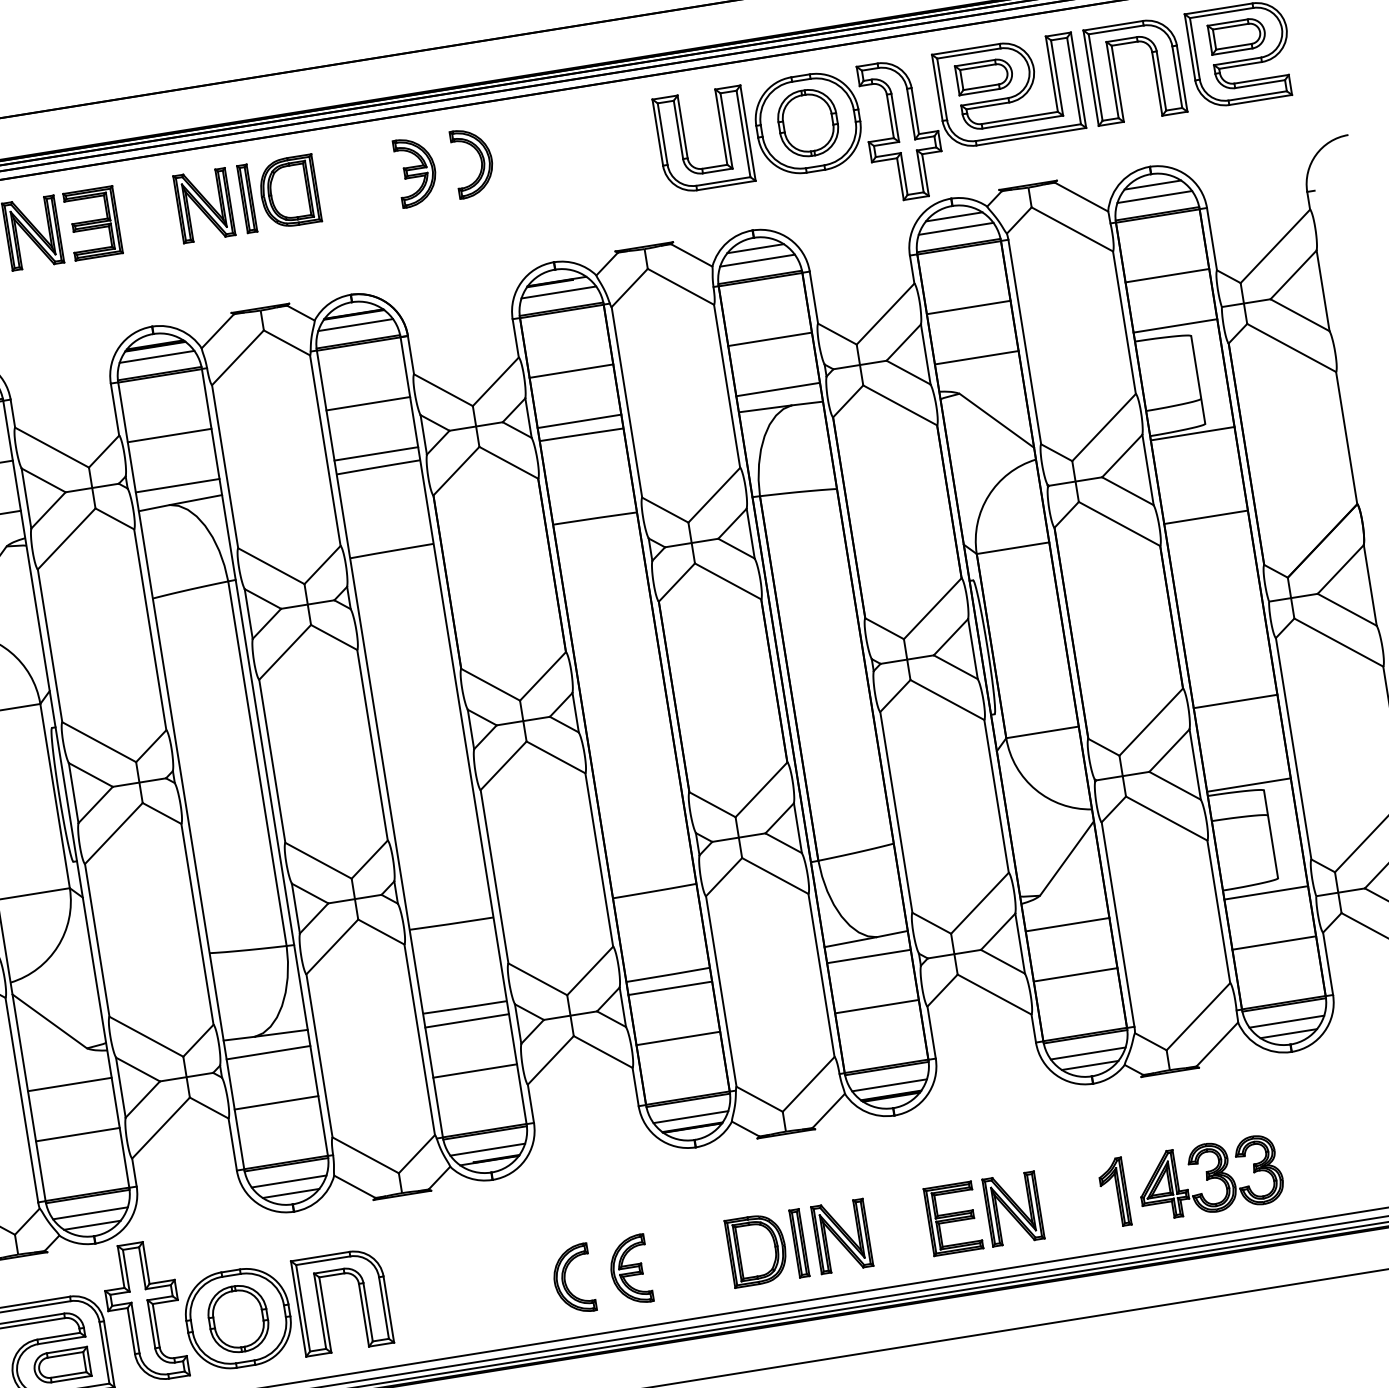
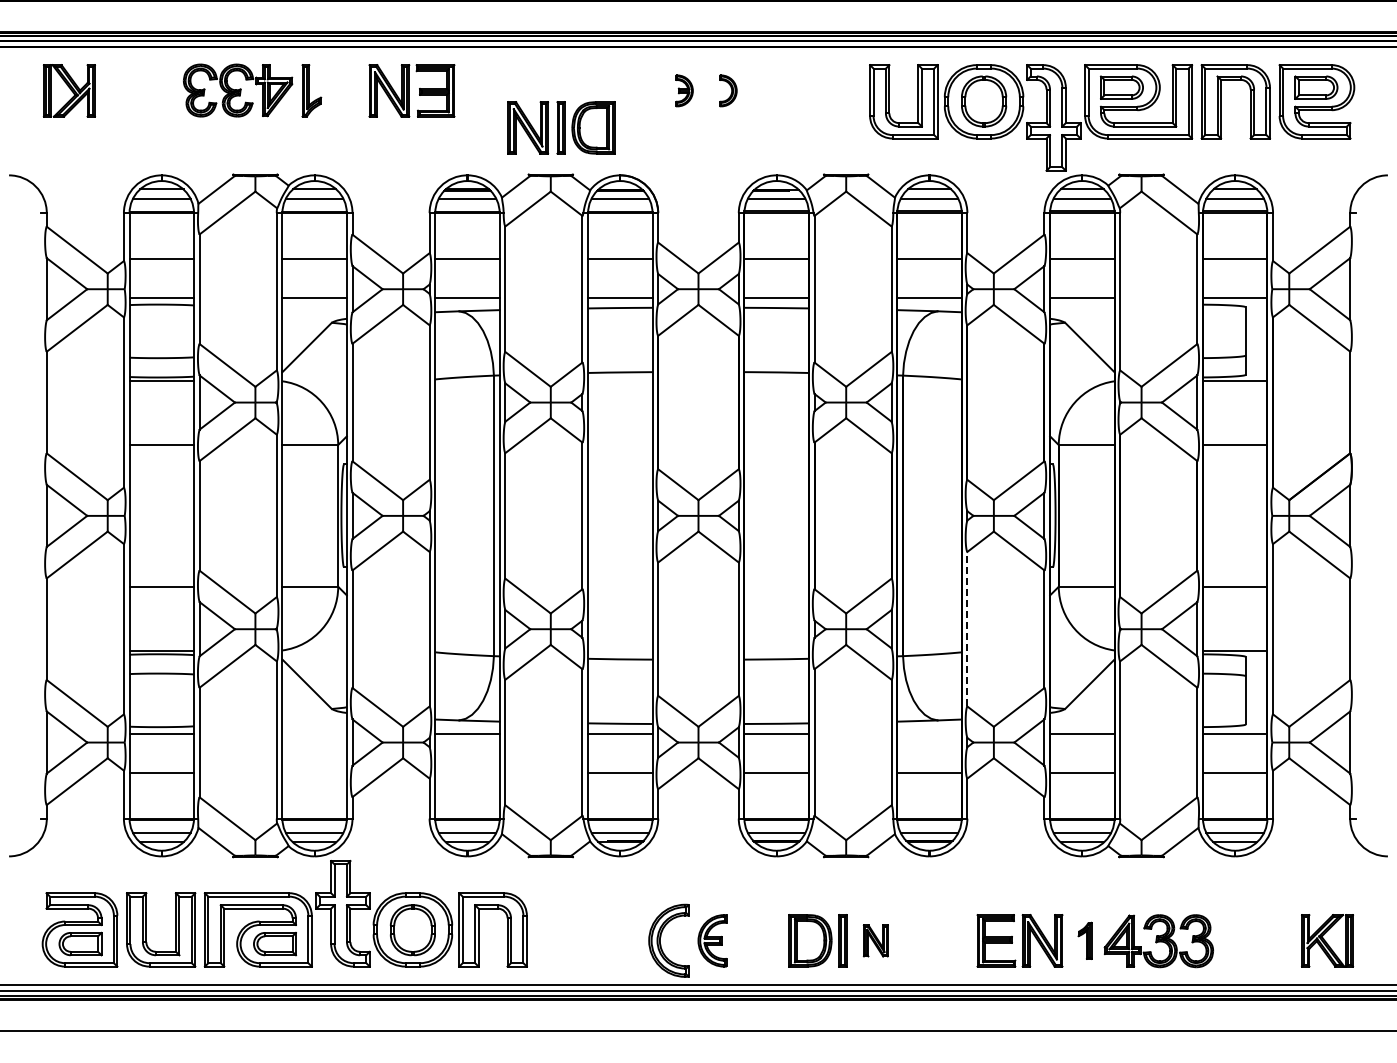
part: (473, 162) -> (728, 90), size x0.6
part: (416, 171) -> (684, 90), size x0.6
part: (247, 198) -> (561, 127), moved
line: (896, 811) -> (967, 628), solid -> dashed
line: (869, 957) -> (929, 734), removed
line: (69, 1085) -> (314, 734), removed
line: (276, 1102) -> (467, 772), removed
line: (77, 1134) -> (314, 772), removed
part: (1113, 1192) -> (1084, 940), size x0.7
part: (983, 1213) -> (1019, 940), moved
part: (841, 1236) -> (875, 940), size x0.6
part: (572, 1279) -> (668, 940), size x1.4

